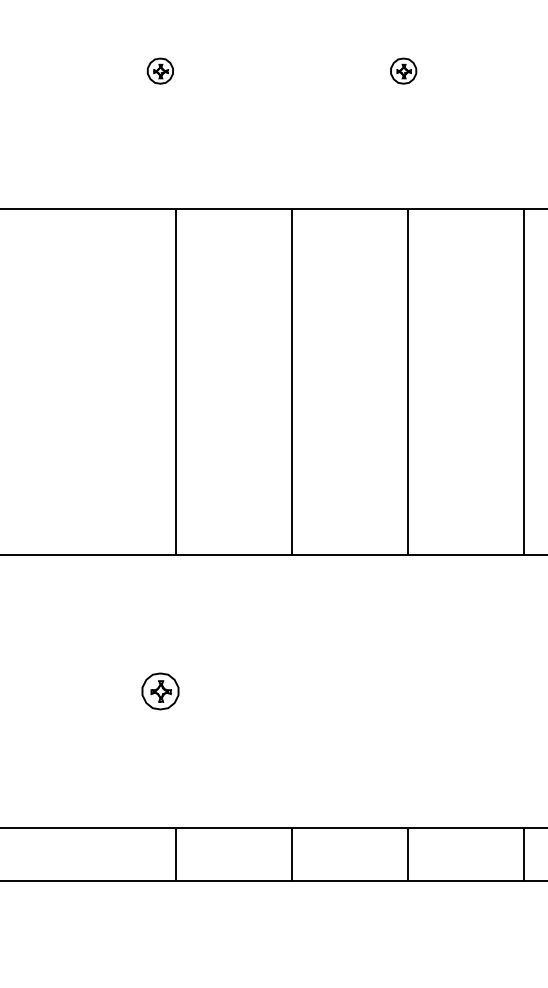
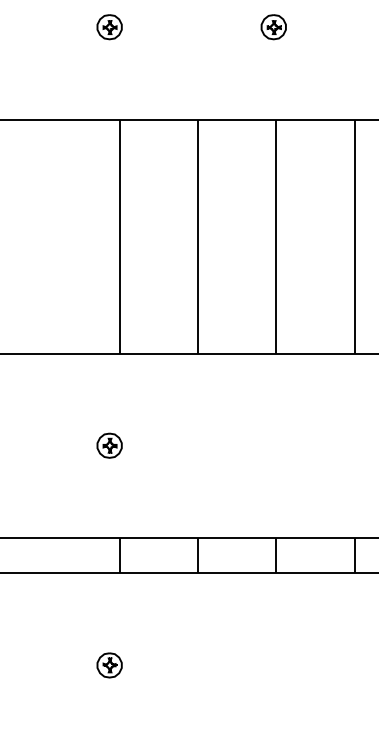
part: (160, 71) -> (109, 27), size x1.43
part: (403, 71) -> (273, 27), size x1.43

